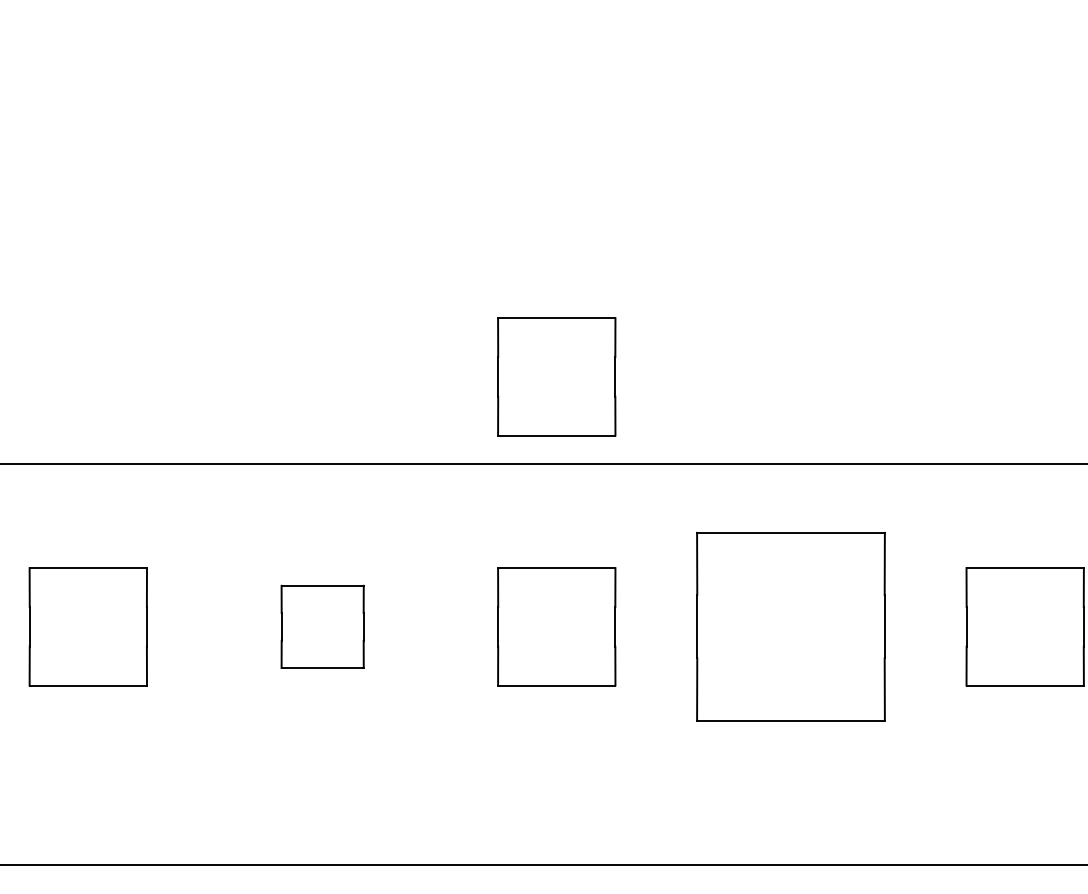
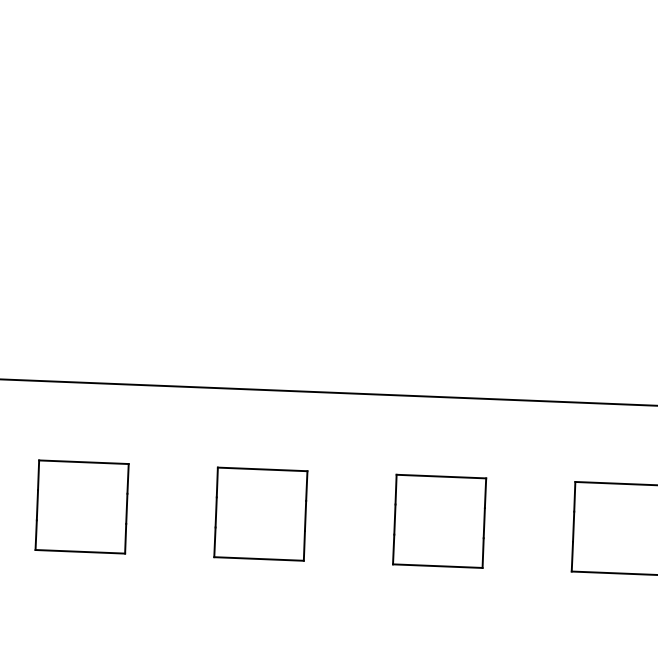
part: (556, 376) -> (268, 323), removed
part: (322, 626) -> (82, 506), size x1.43
part: (790, 626) -> (439, 521), size x0.62

